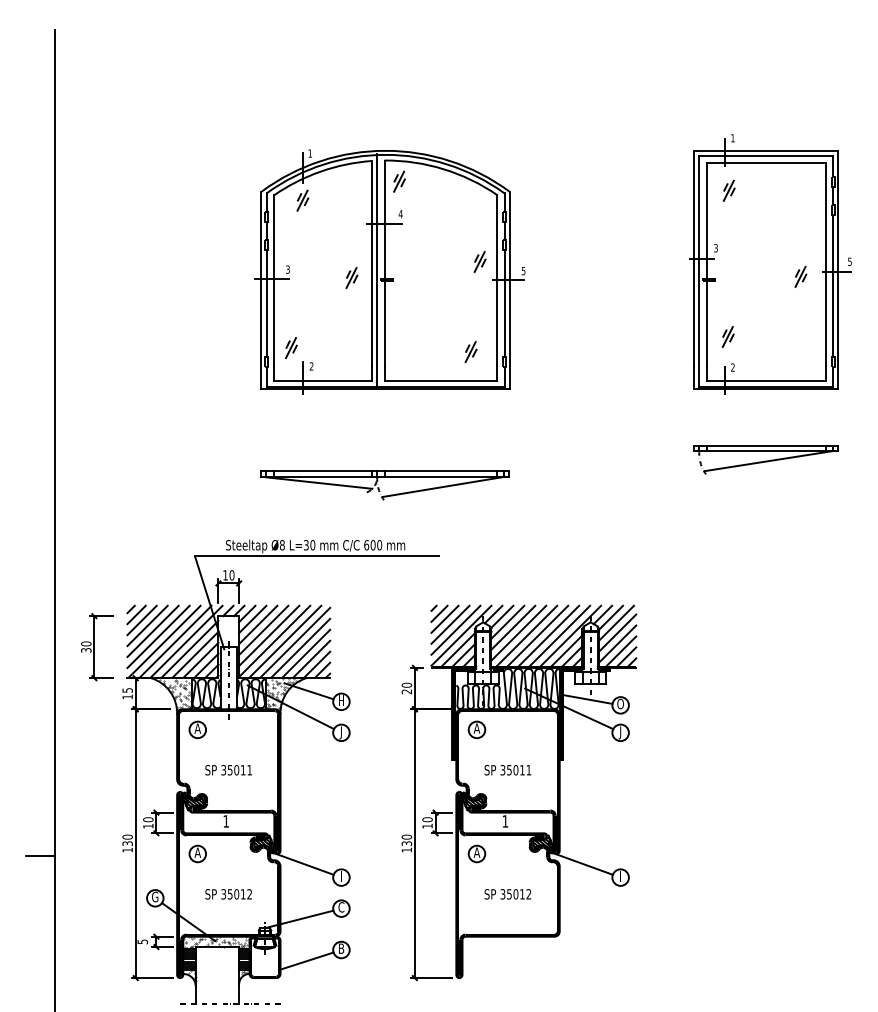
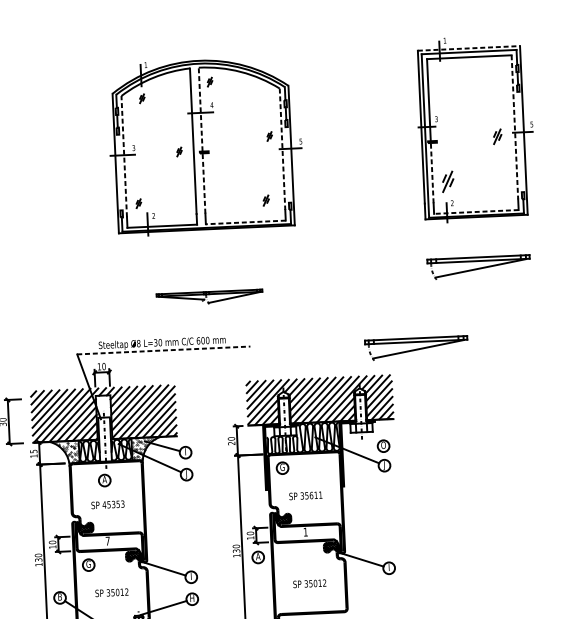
line: (766, 150) -> (469, 48), solid -> dashed
part: (399, 181) -> (210, 82), size x0.6
part: (728, 190) -> (443, 77), removed
part: (302, 200) -> (141, 98), size x0.6
part: (479, 261) -> (269, 136), size x0.6
line: (384, 263) -> (202, 140), solid -> dashed
line: (825, 264) -> (514, 127), solid -> dashed
line: (377, 270) -> (197, 145), removed
part: (351, 277) -> (179, 151), size x0.6
line: (273, 280) -> (123, 156), solid -> dashed
line: (497, 280) -> (282, 149), solid -> dashed
line: (833, 285) -> (520, 141), removed
line: (266, 302) -> (119, 172), removed
line: (504, 302) -> (288, 164), removed
line: (706, 323) -> (432, 172), solid -> dashed
part: (727, 336) -> (447, 181), size x1.4
part: (291, 348) -> (138, 203), size x0.6
part: (470, 351) -> (265, 200), size x0.7
line: (440, 381) -> (245, 222), solid -> dashed
line: (766, 381) -> (476, 212), solid -> dashed
part: (384, 485) -> (209, 298), size x0.6
line: (317, 556) -> (164, 350), solid -> dashed
part: (672, 569) -> (416, 348), added
line: (588, 699) -> (360, 443), removed
text: (341, 700) -> (185, 451), H -> I
text: (476, 728) -> (282, 467), A -> G
part: (197, 729) -> (104, 480), moved
text: (515, 769) -> (311, 495), 35011 -> 35611
text: (236, 770) -> (113, 504), 35011 -> 45353
text: (225, 821) -> (107, 541), 1 -> 7
text: (197, 852) -> (88, 564), A -> G
part: (476, 853) -> (257, 557), moved
text: (155, 896) -> (60, 596), G -> B
text: (341, 907) -> (192, 598), C -> H

